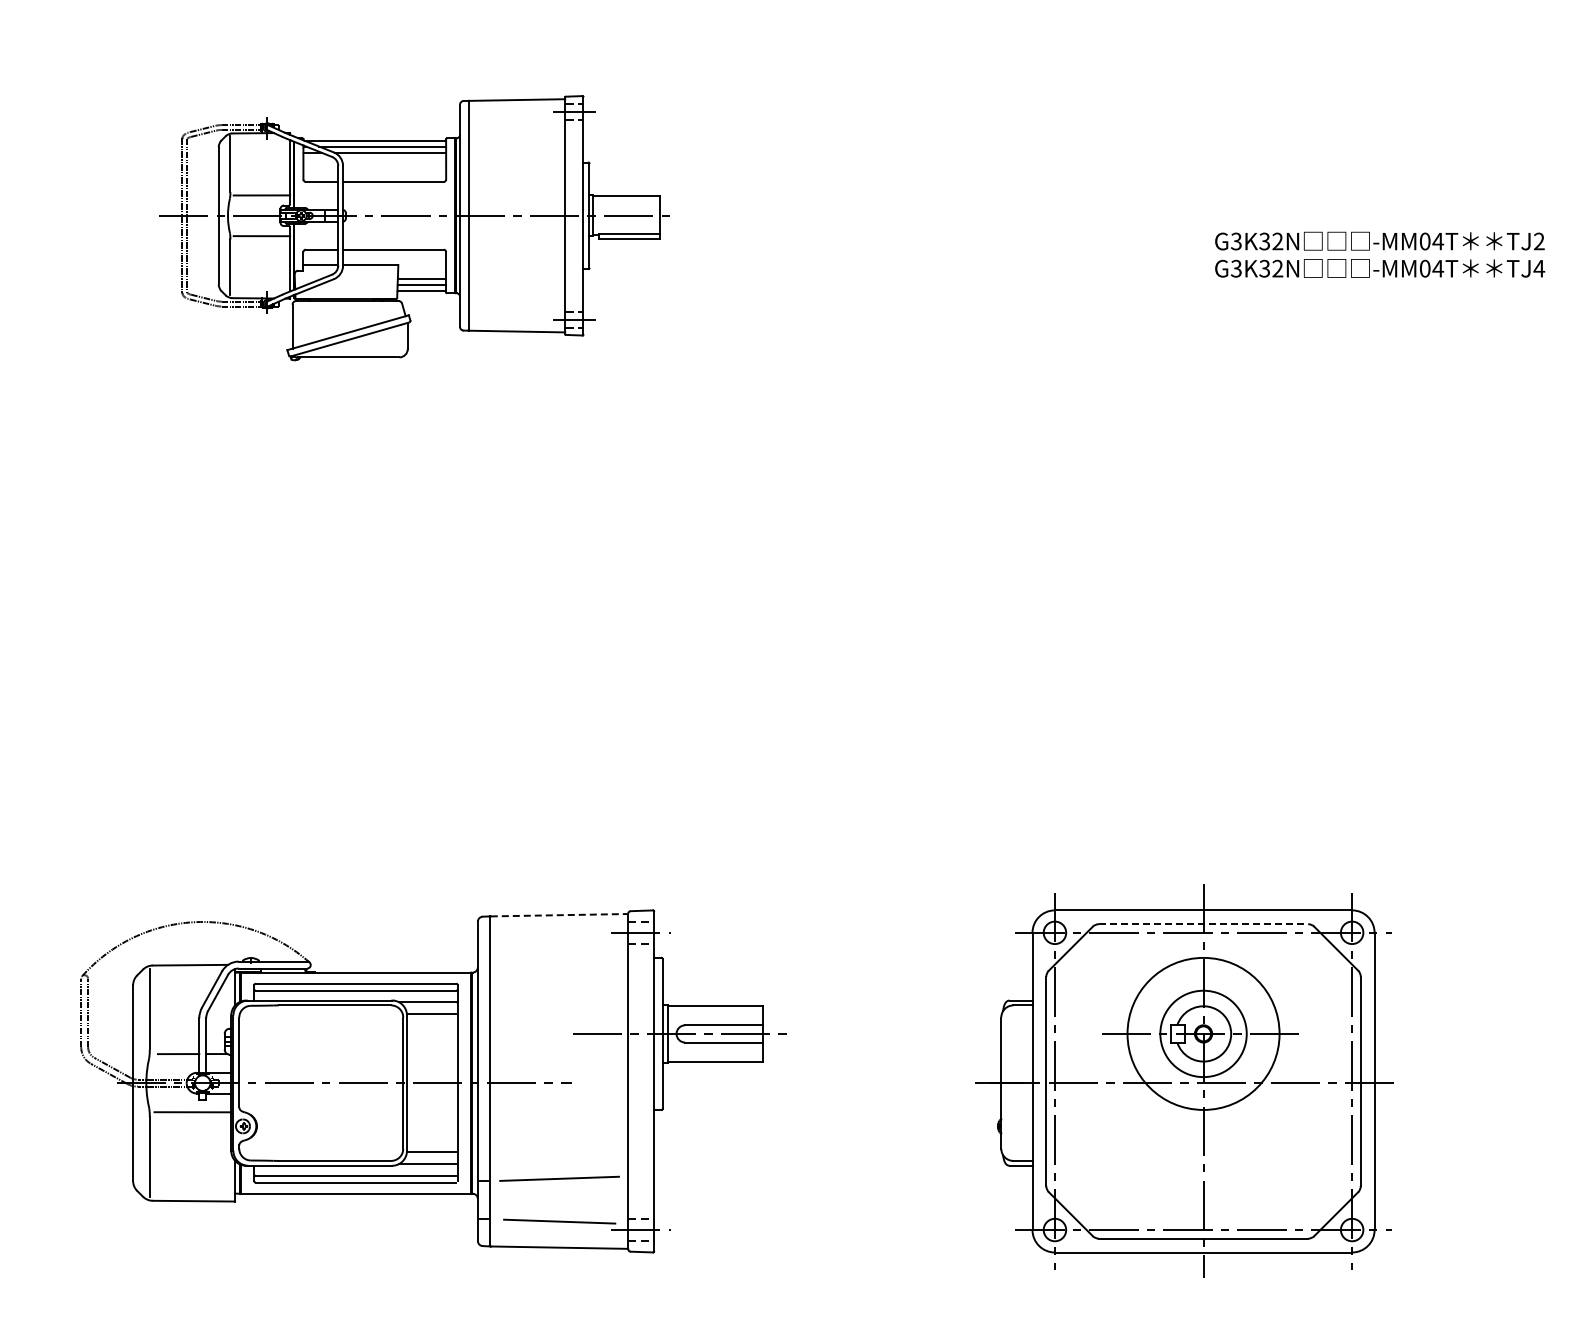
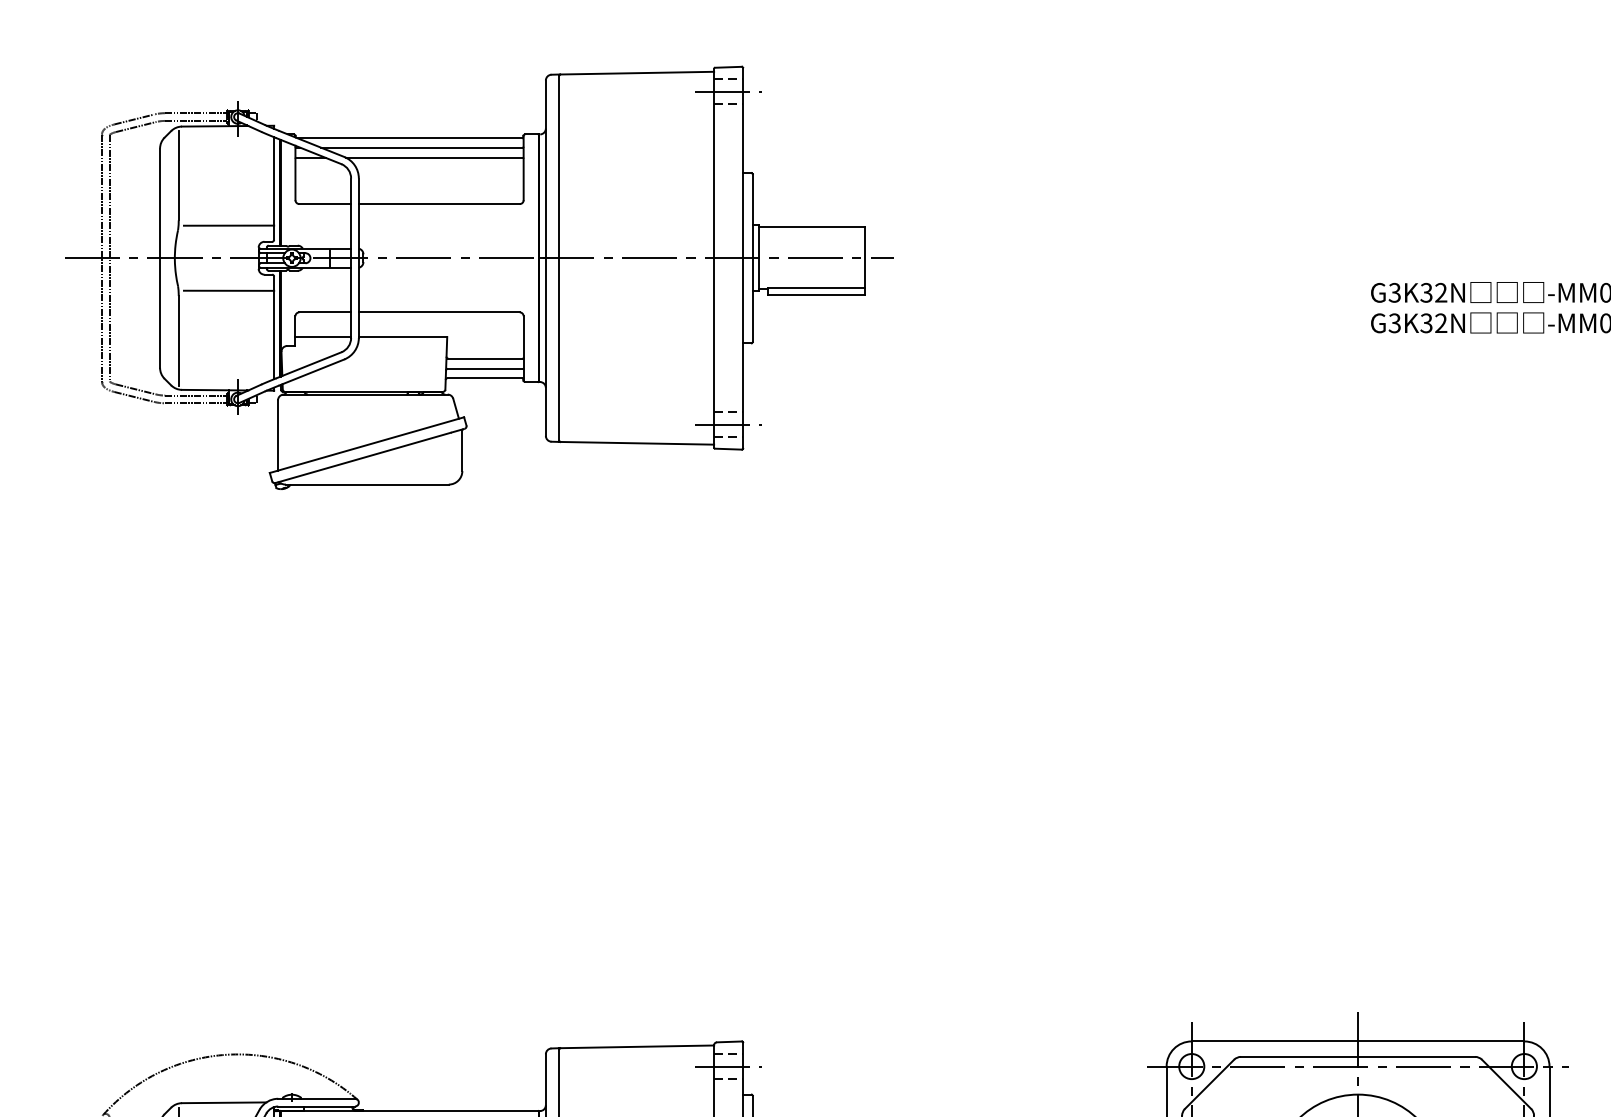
part: (418, 227) -> (479, 277), size x1.43
line: (559, 915) -> (637, 1047), dashed -> solid
line: (1203, 924) -> (1358, 1057), dashed -> solid

